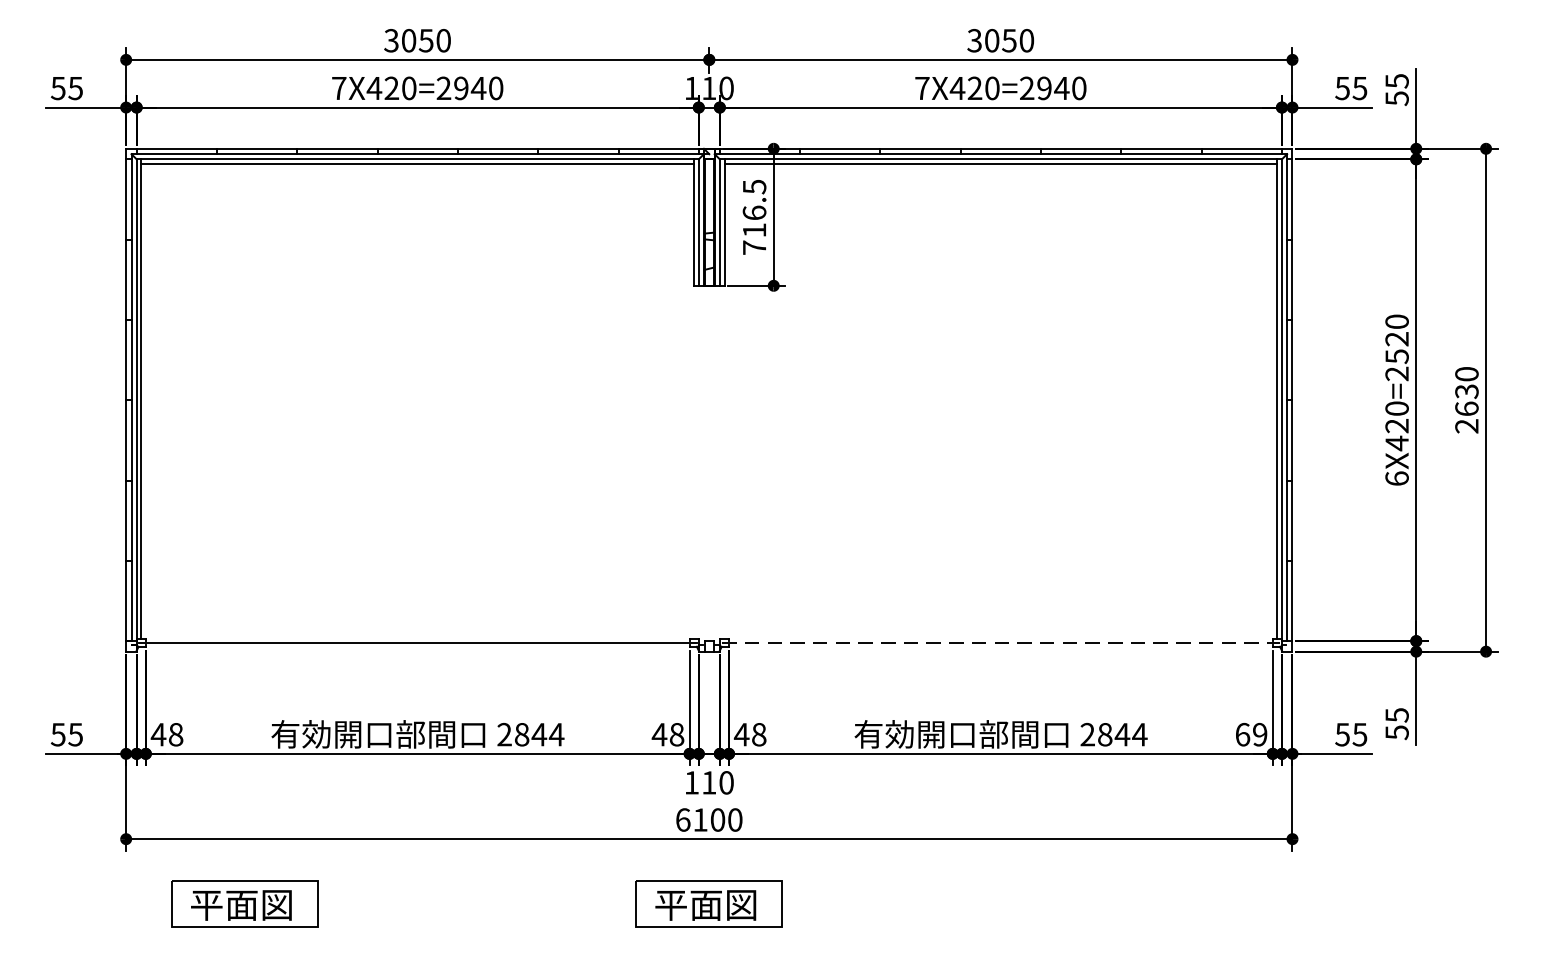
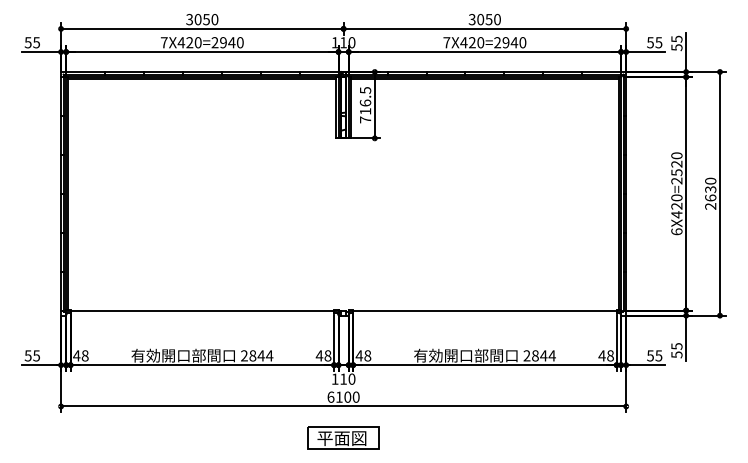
line: (1002, 643) -> (485, 311), dashed -> solid
text: (1249, 733) -> (605, 355), 69 -> 48
part: (244, 903) -> (118, 437), removed

